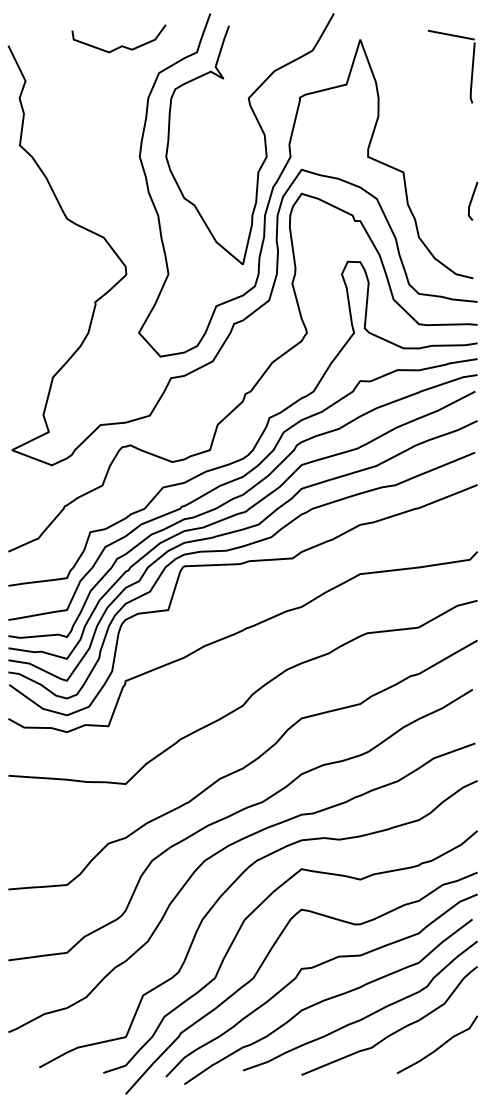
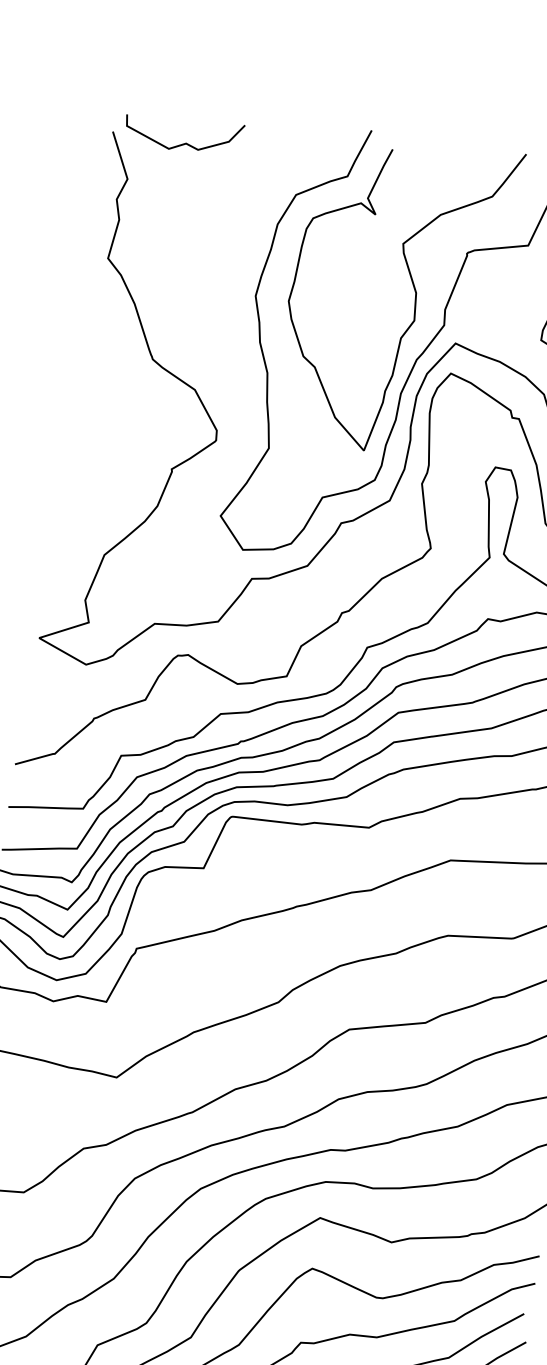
curve: (121, 45) -> (185, 142), moved

